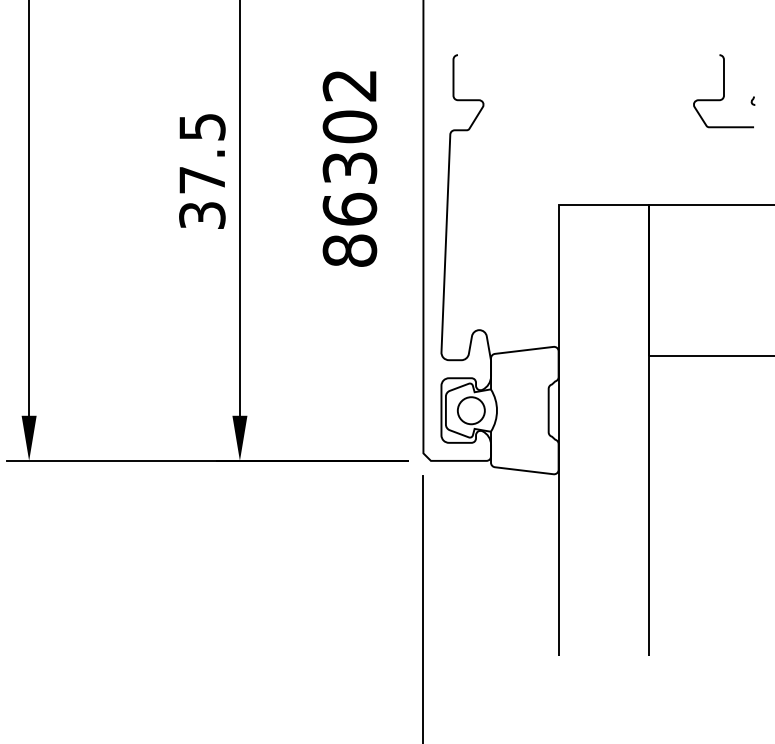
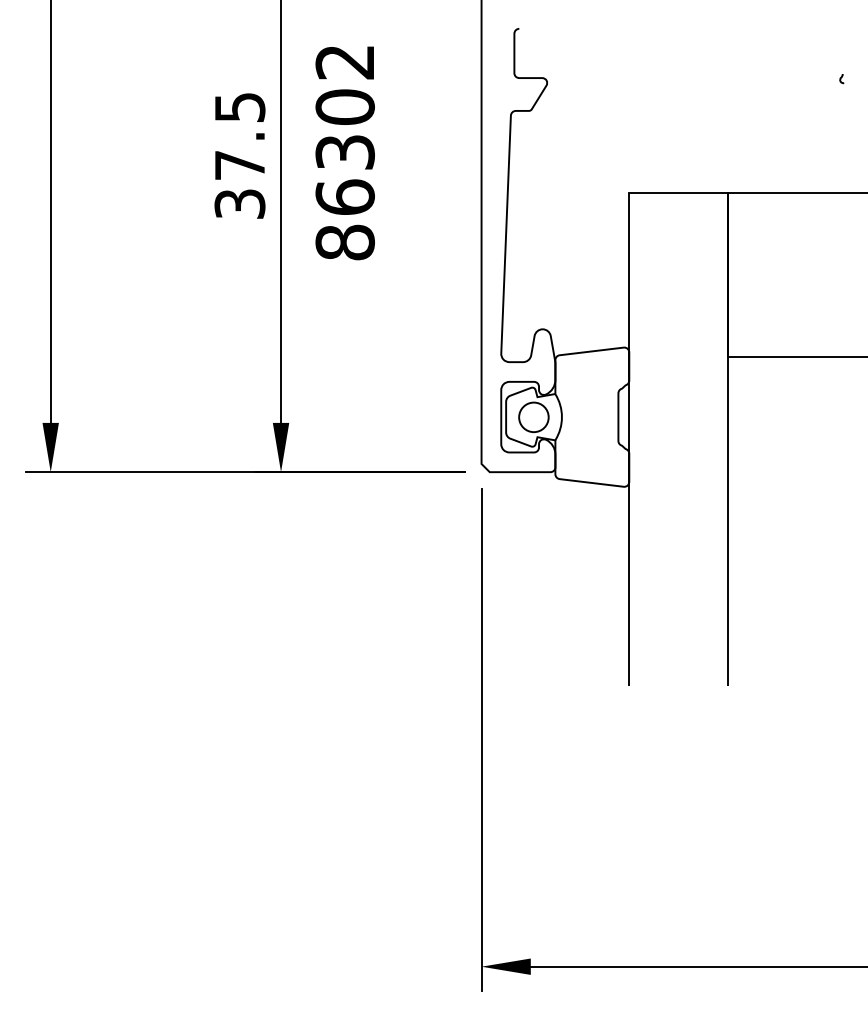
curve: (723, 91) -> (809, 68), removed
text: (349, 169) -> (344, 153), moved

